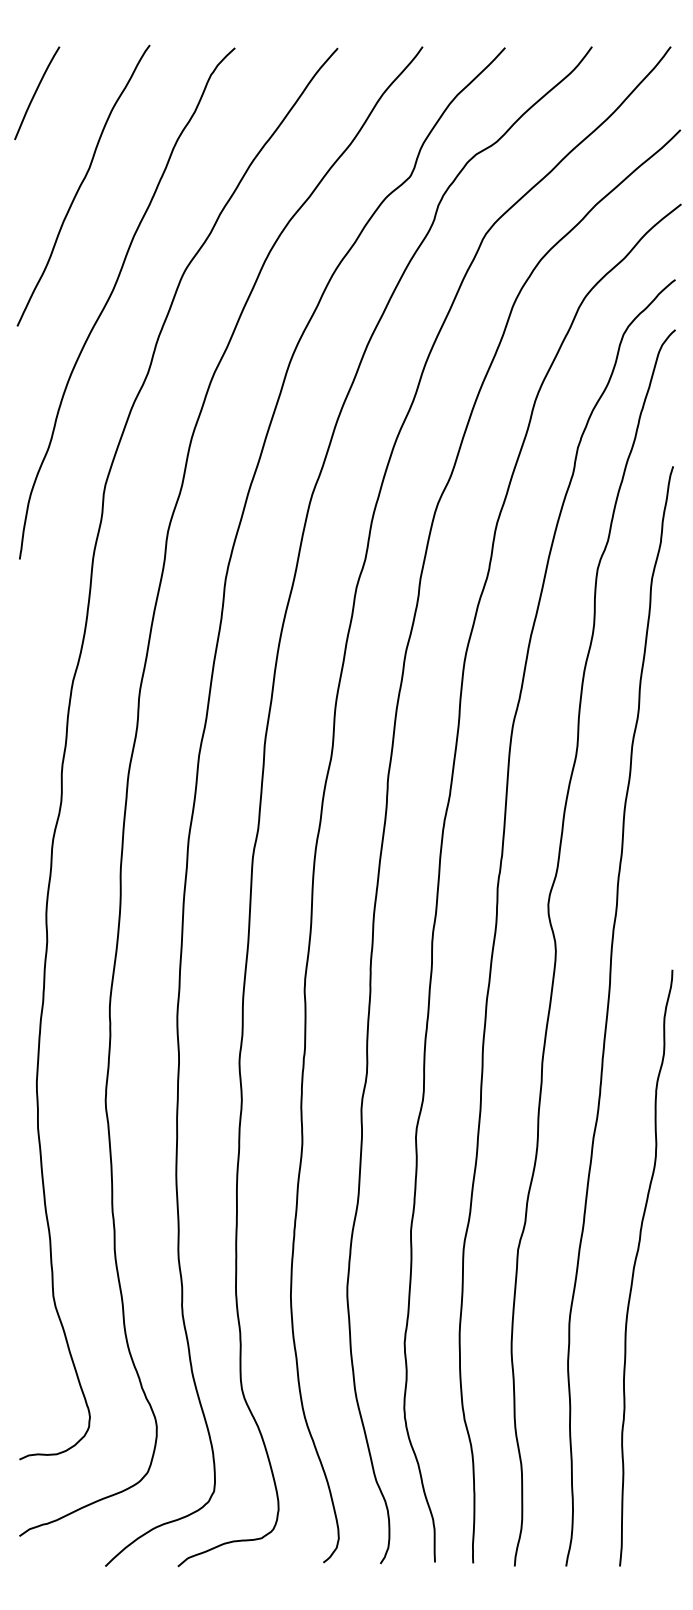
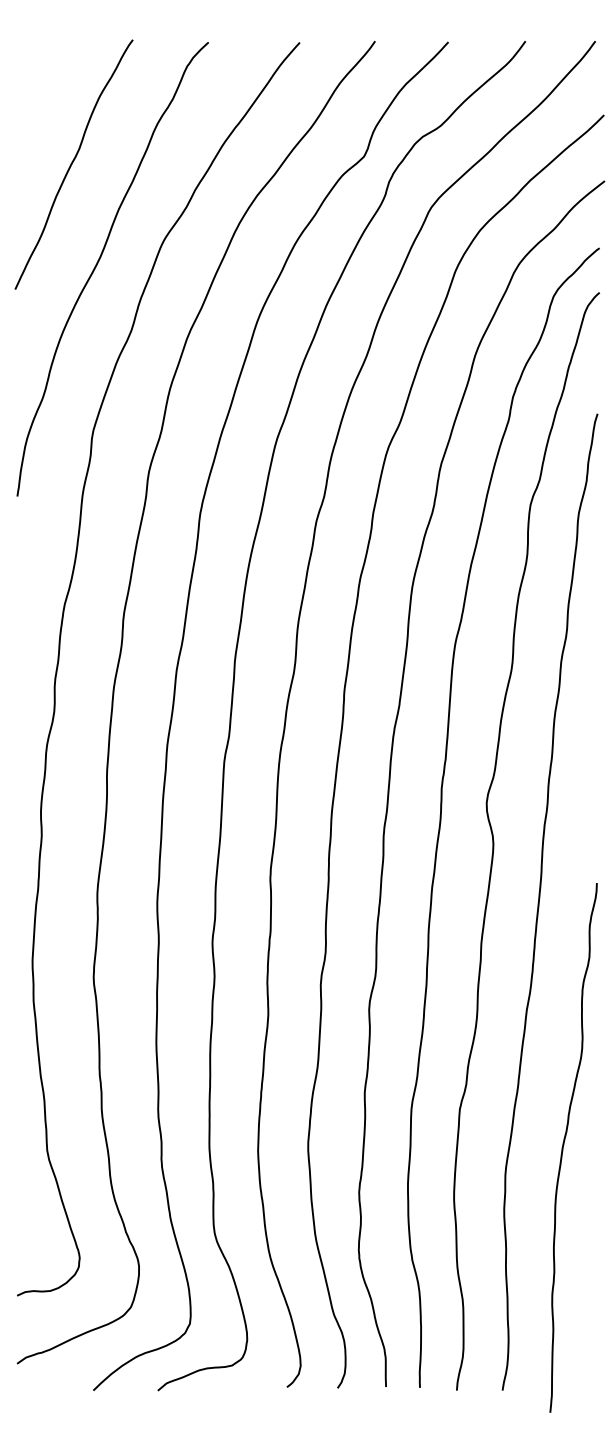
curve: (36, 92) -> (32, 81), removed
curve: (635, 1266) -> (564, 1146), moved

